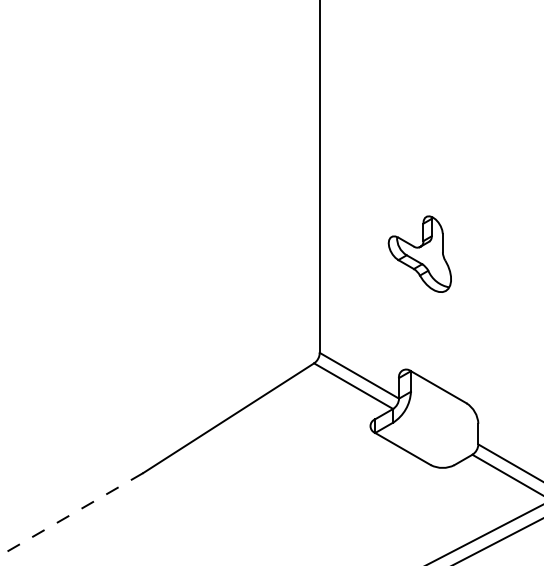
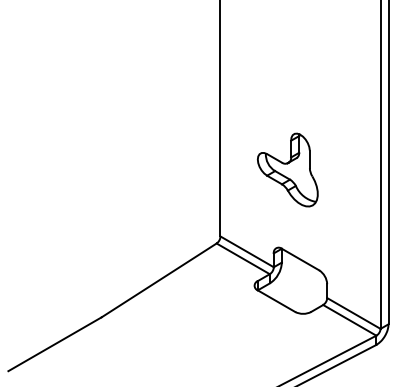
part: (419, 253) -> (287, 169), size x1.43
line: (74, 513) -> (55, 344), dashed -> solid

